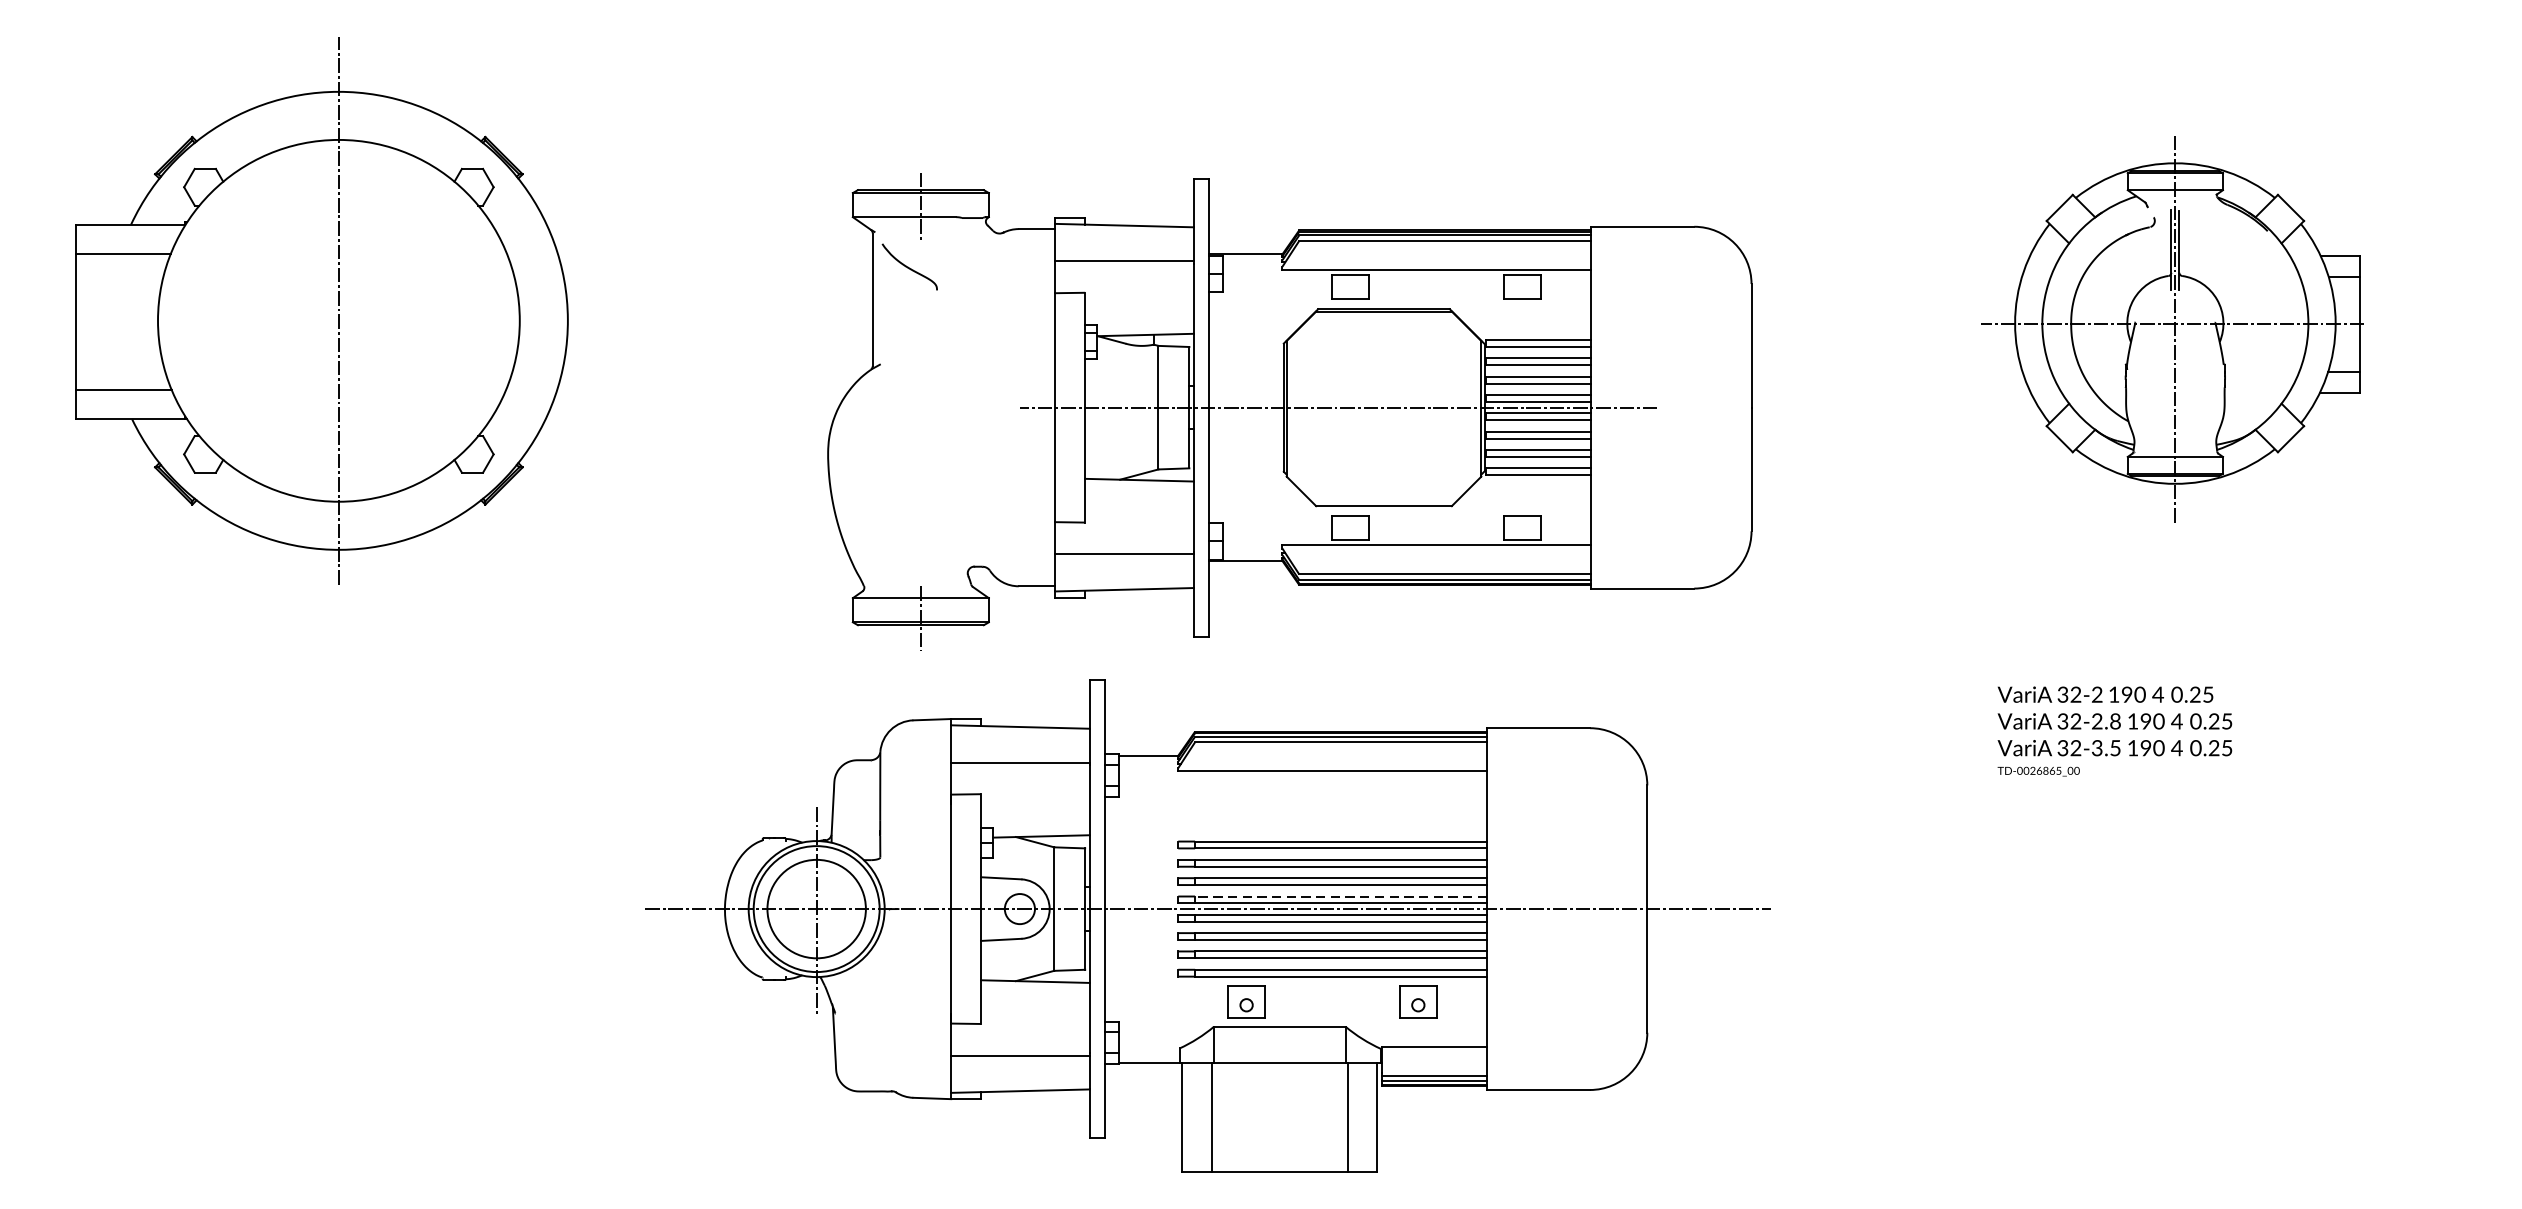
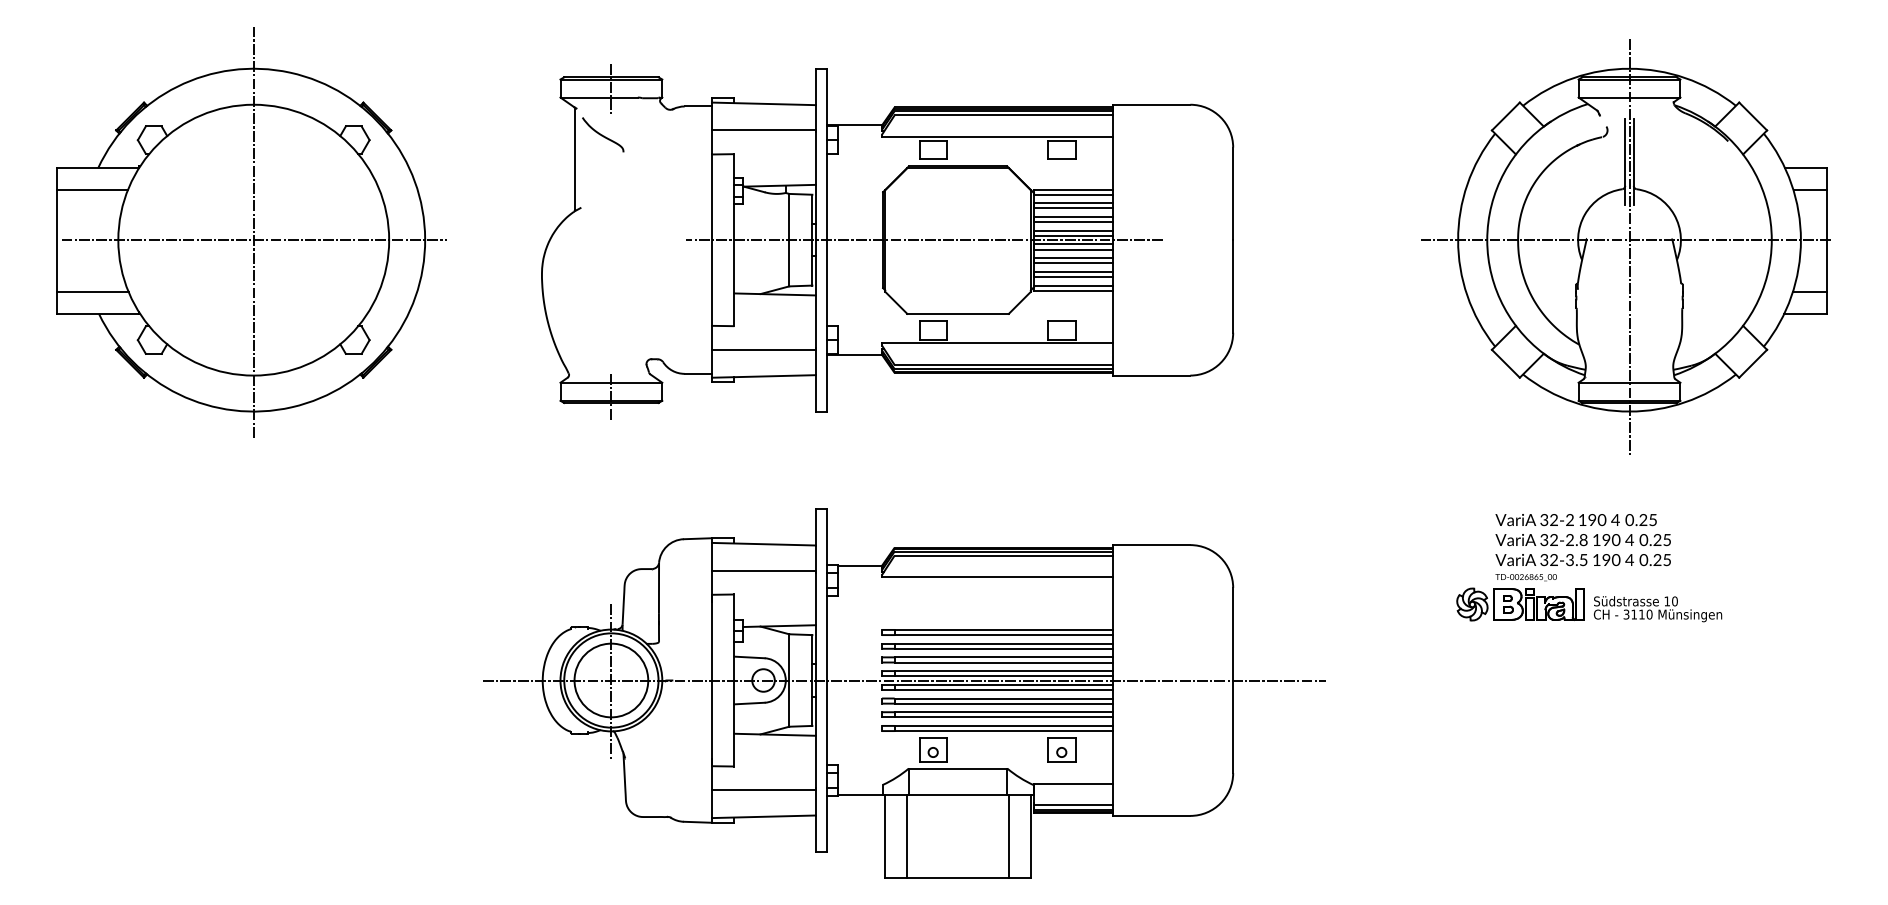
line: (339, 321) -> (254, 240), added
part: (2171, 329) -> (1625, 246), size x1.43
part: (1289, 409) -> (887, 241), moved
part: (2123, 807) -> (1589, 604), added
line: (1340, 897) -> (1003, 671), dashed -> solid

